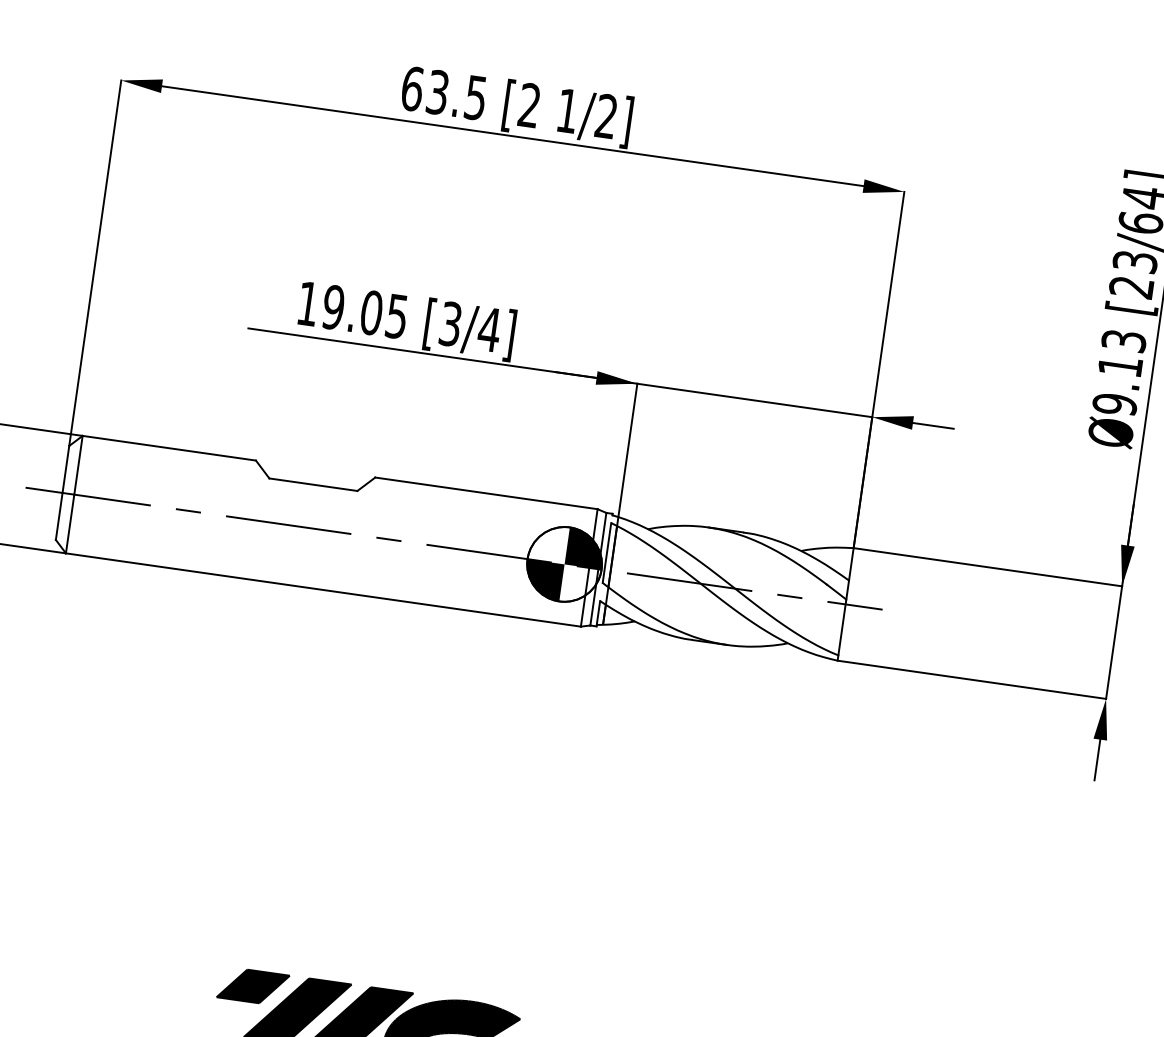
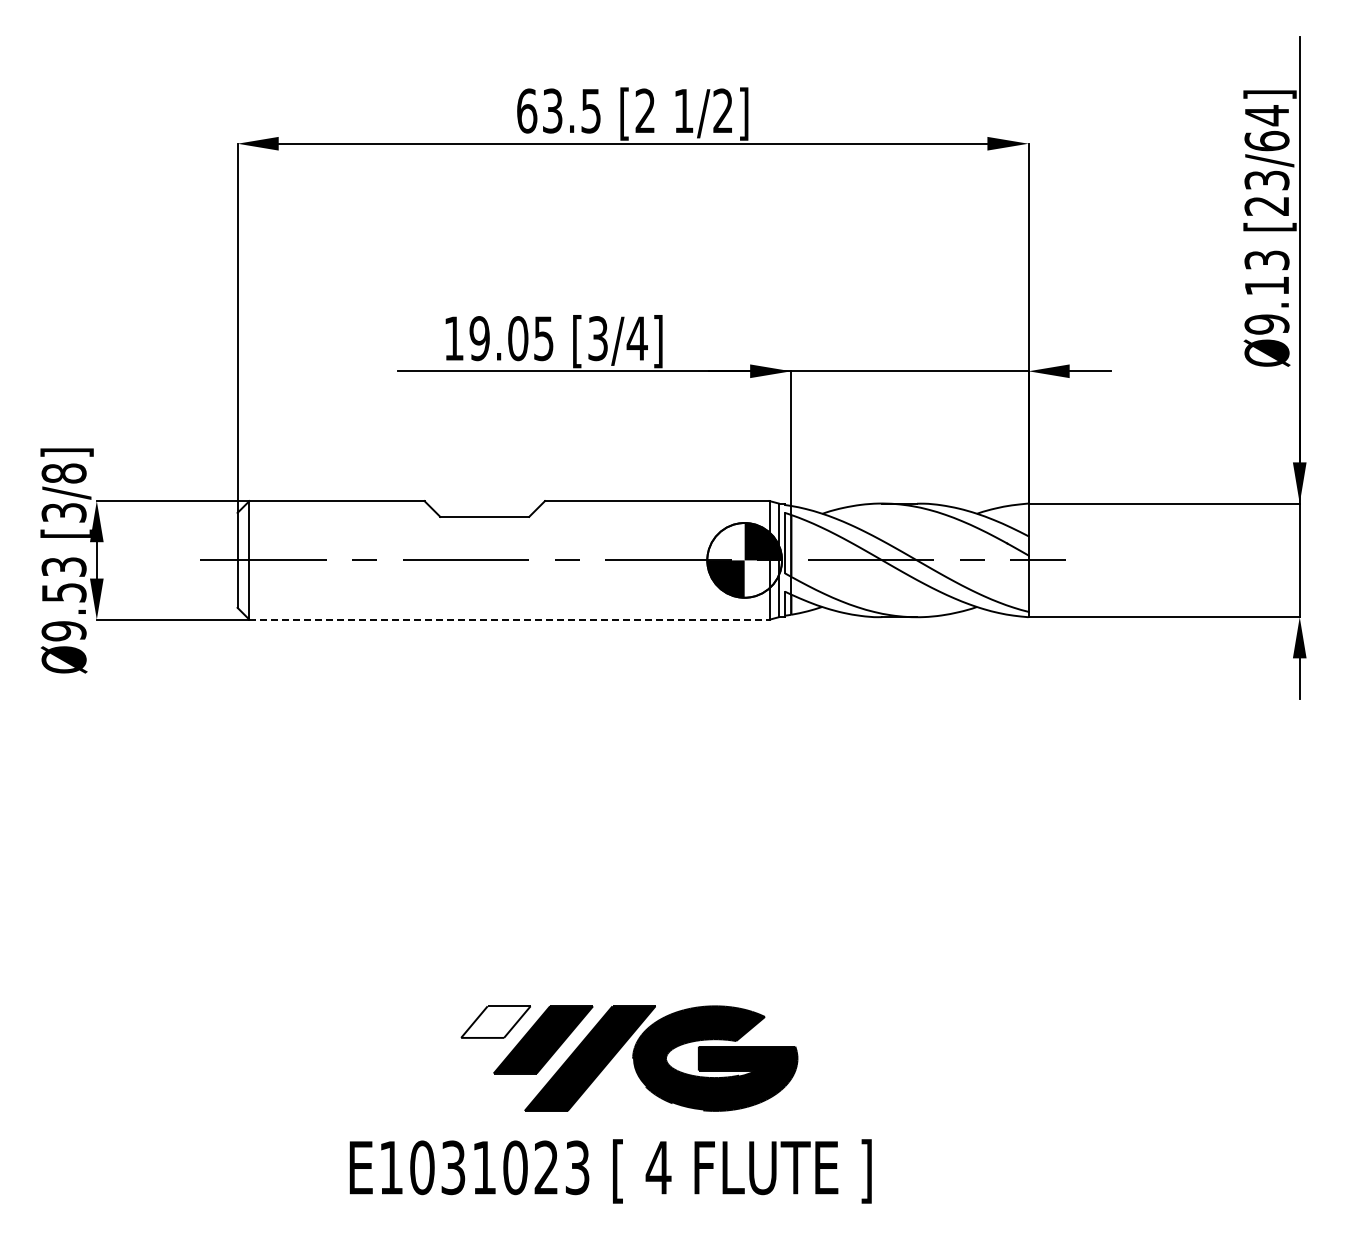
line: (324, 589) -> (510, 619), solid -> dashed
fill: (252, 985) -> (495, 1021), removed

